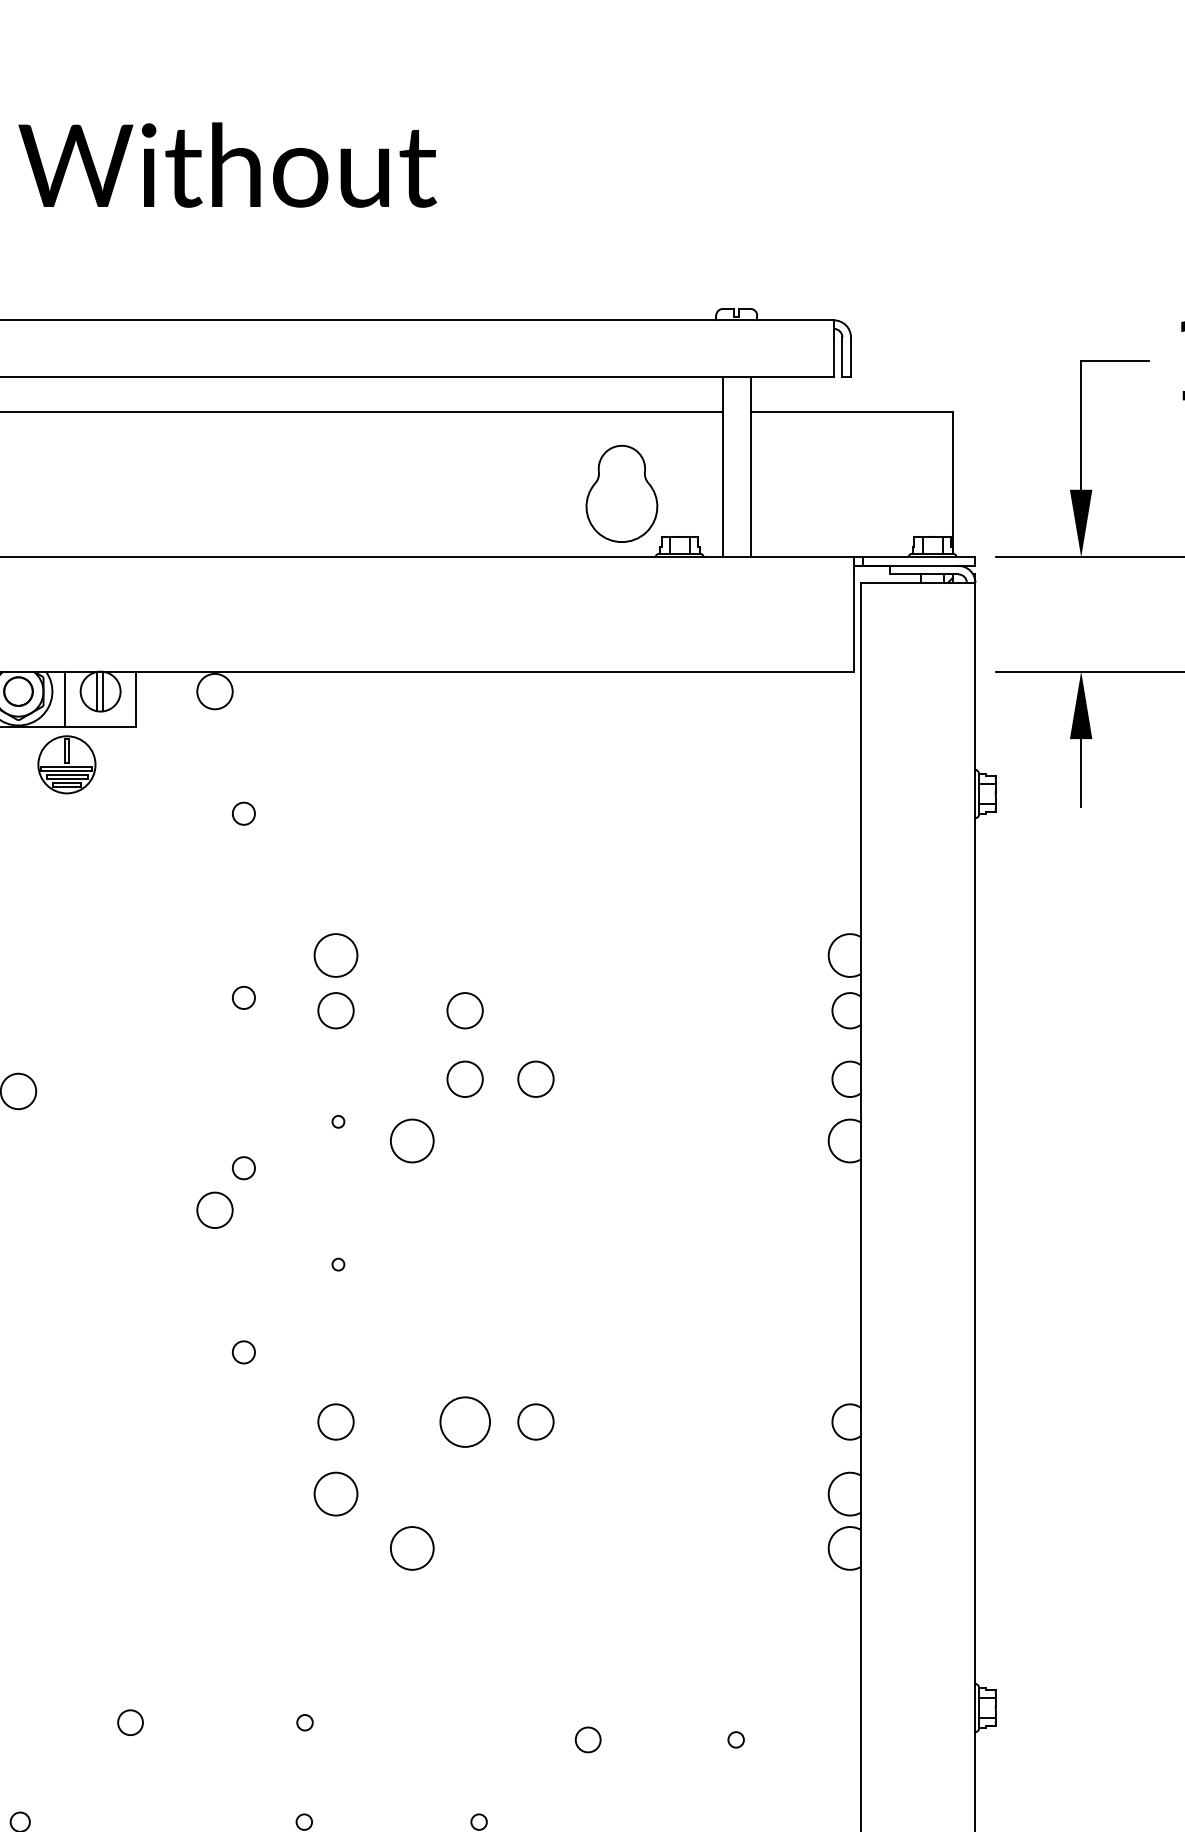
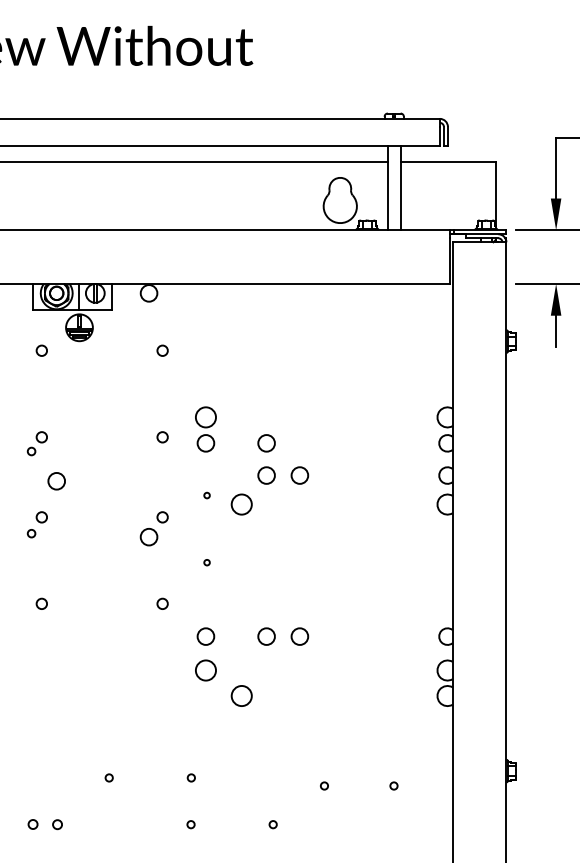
circle: (464, 1421) -> (266, 636), size x0.71
circle: (128, 1721) -> (108, 777), size x0.62
circle: (588, 1738) -> (324, 785), size x0.62

